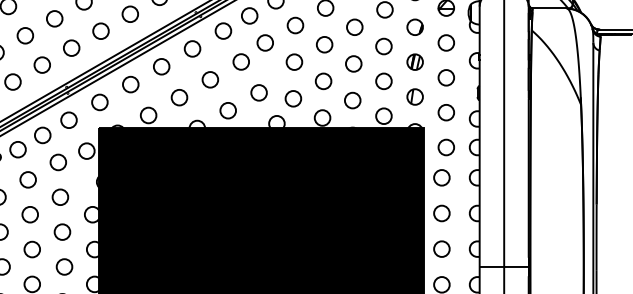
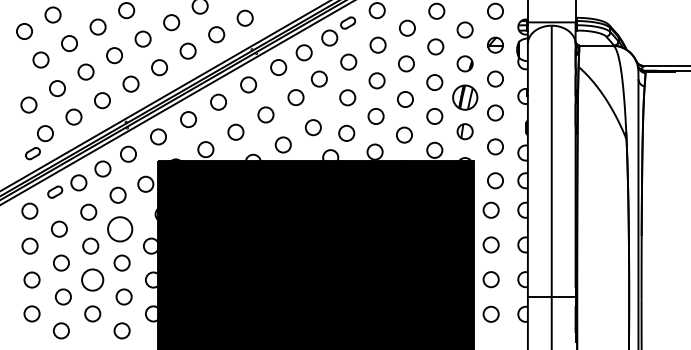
part: (414, 61) -> (464, 97), size x1.6
circle: (59, 196) -> (119, 228), size x1.6
circle: (32, 248) -> (92, 279), size x1.4

